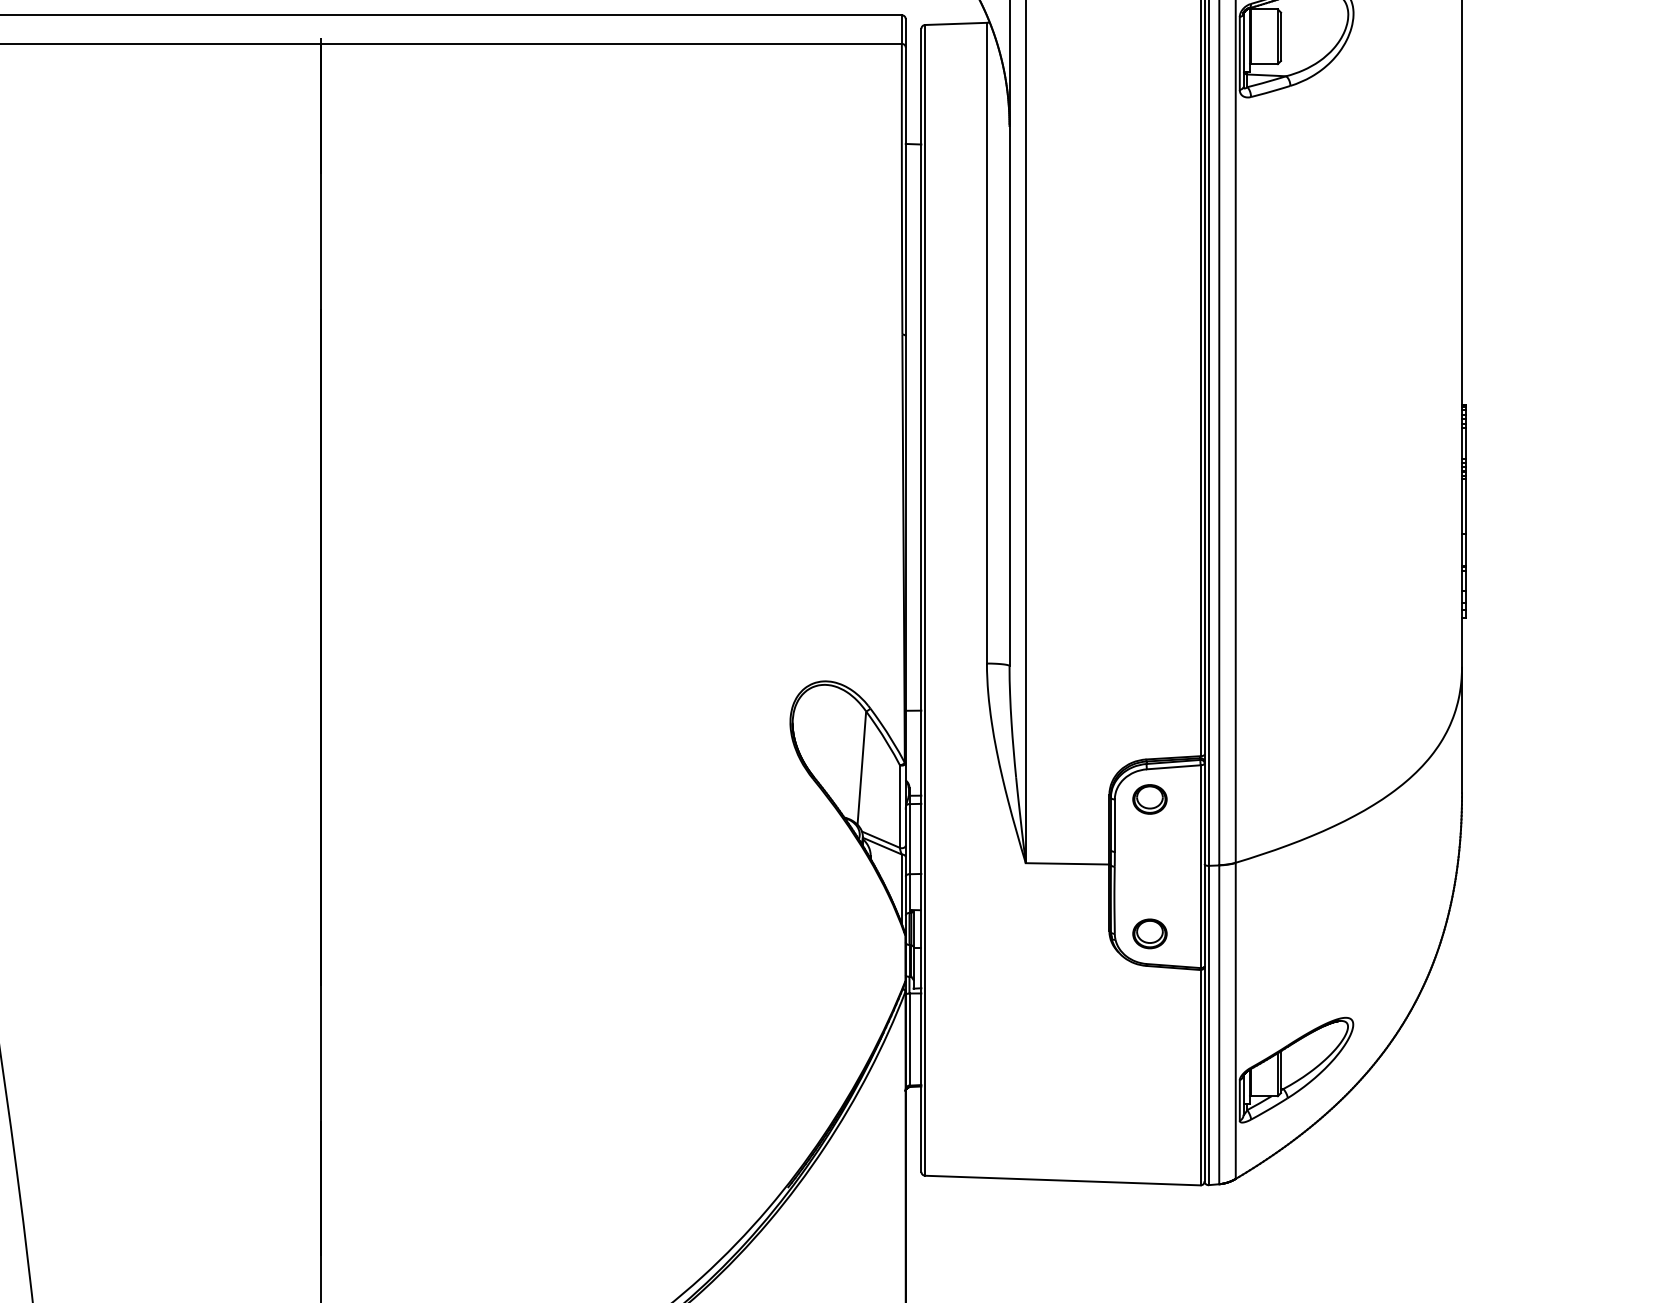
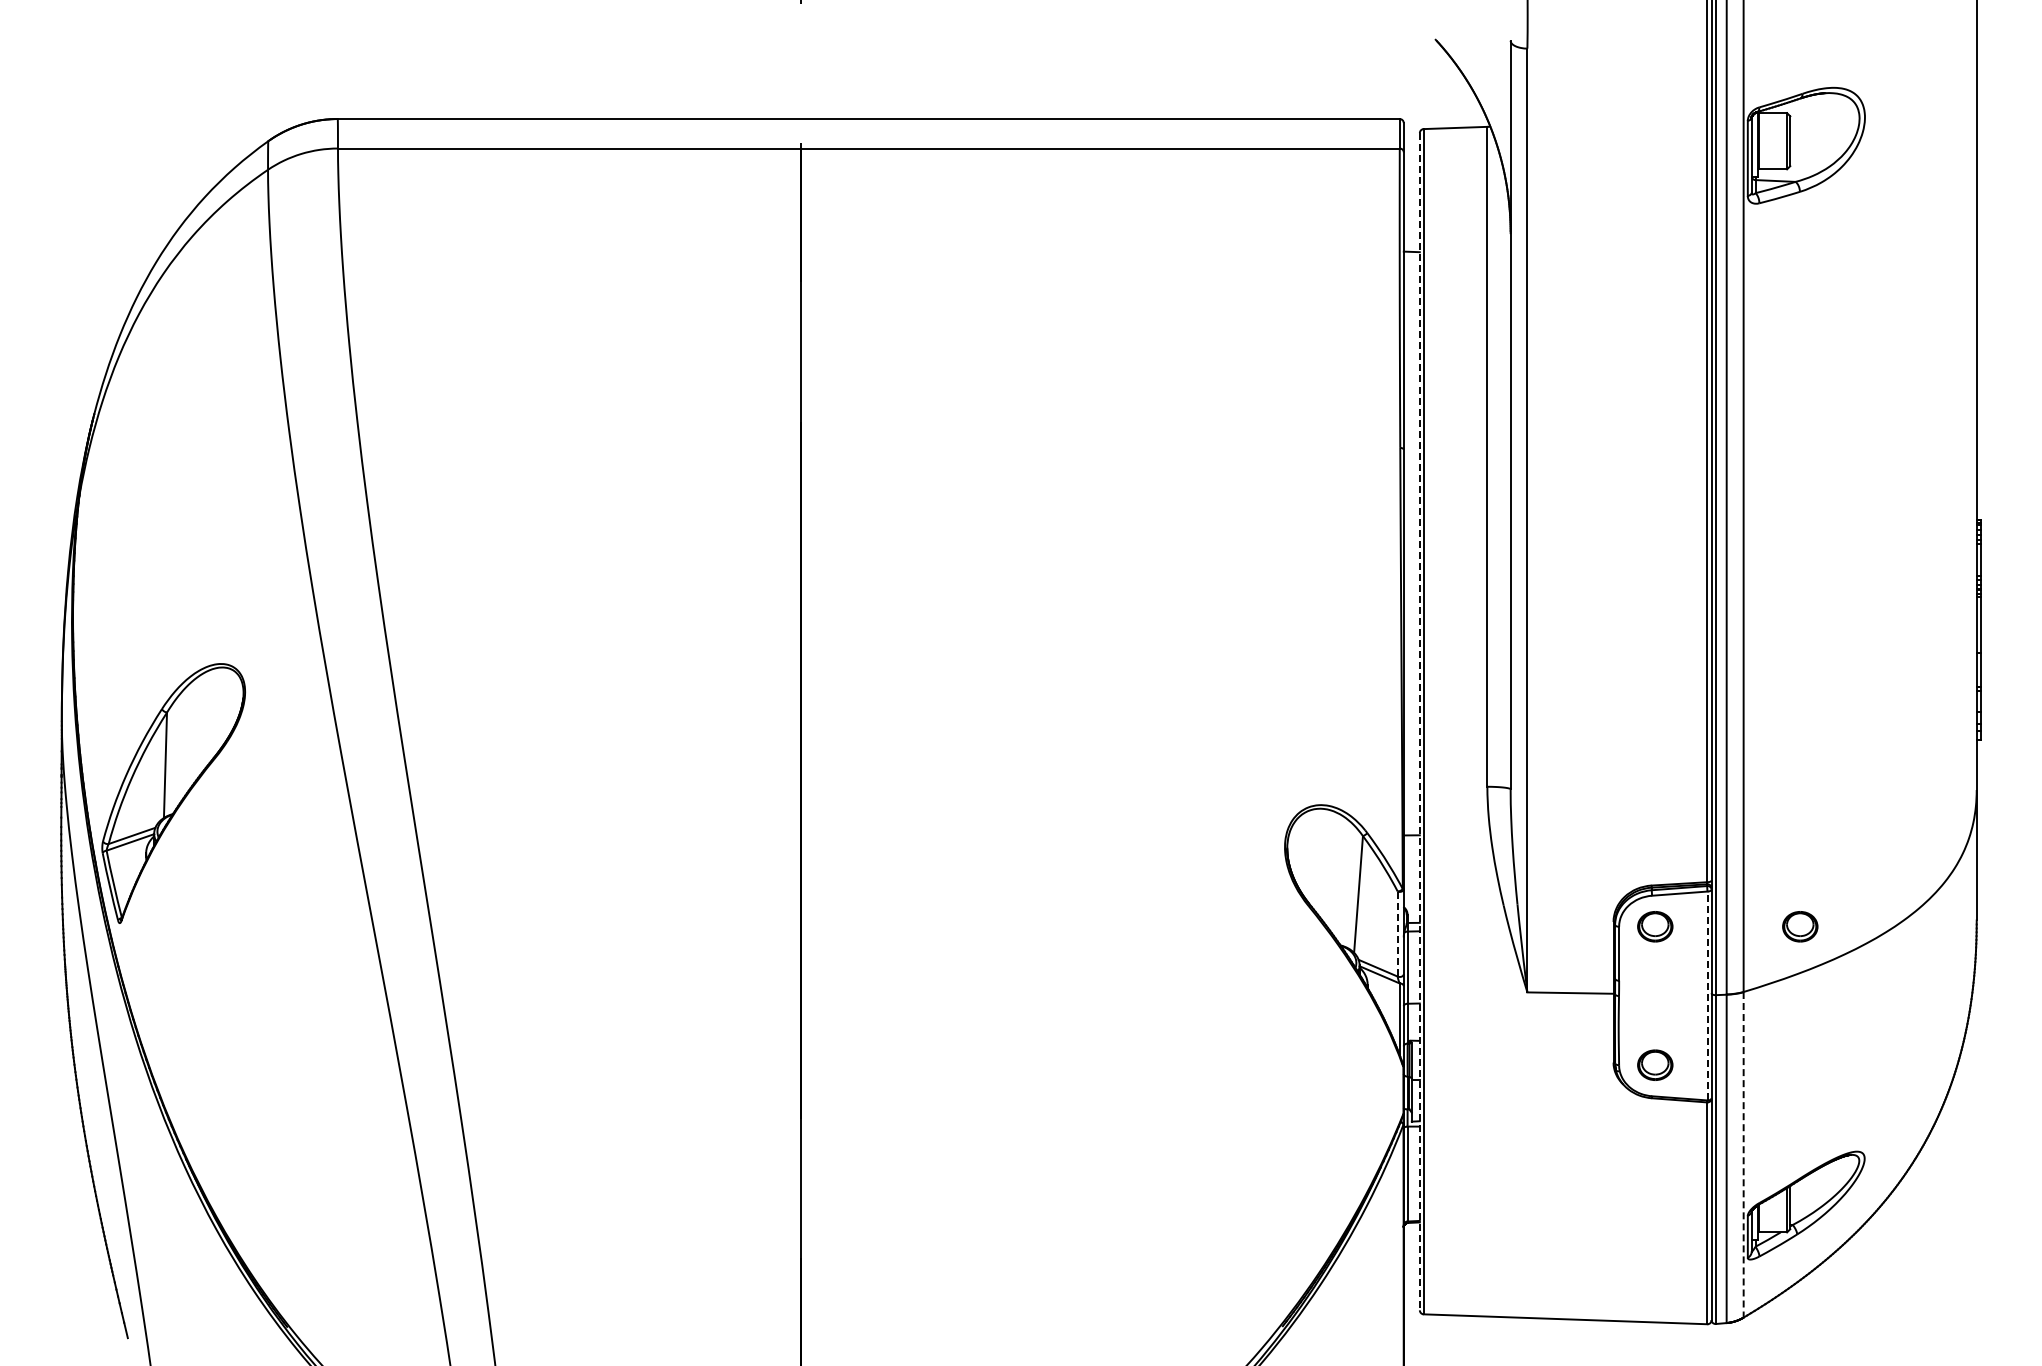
line: (921, 600) -> (1419, 721), solid -> dashed
part: (1290, 799) -> (1800, 926), added
line: (899, 806) -> (1397, 934), solid -> dashed
line: (1200, 866) -> (1707, 995), solid -> dashed
line: (1235, 1020) -> (1743, 1154), solid -> dashed

